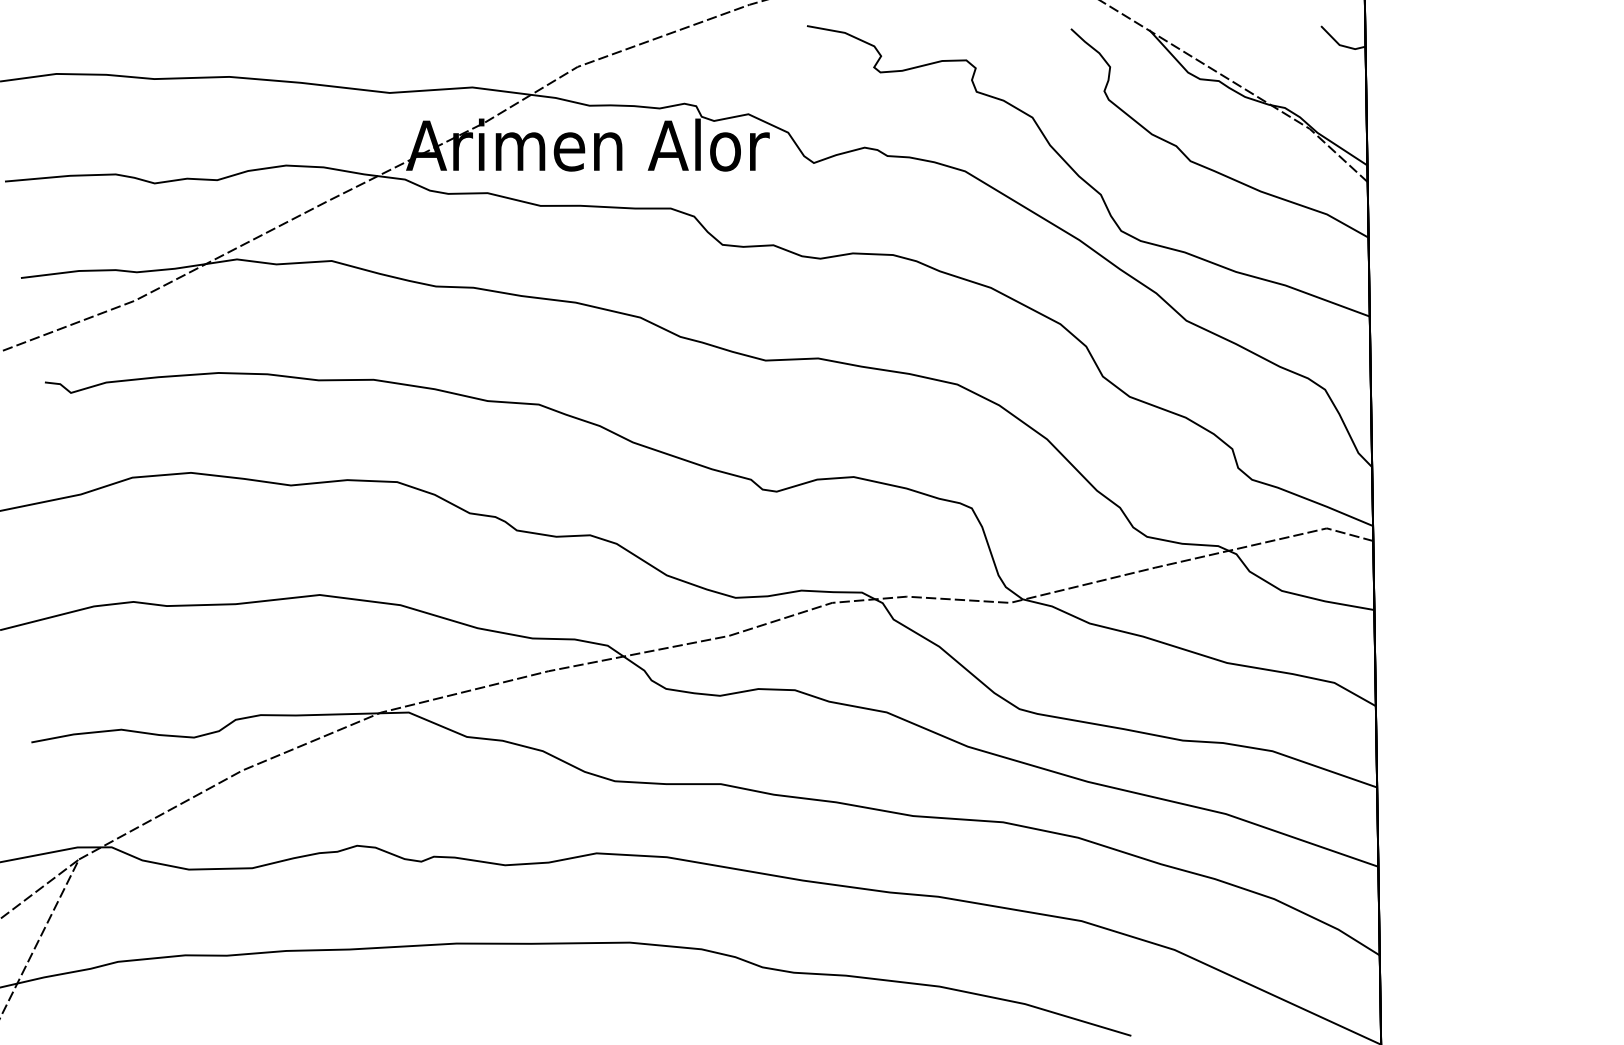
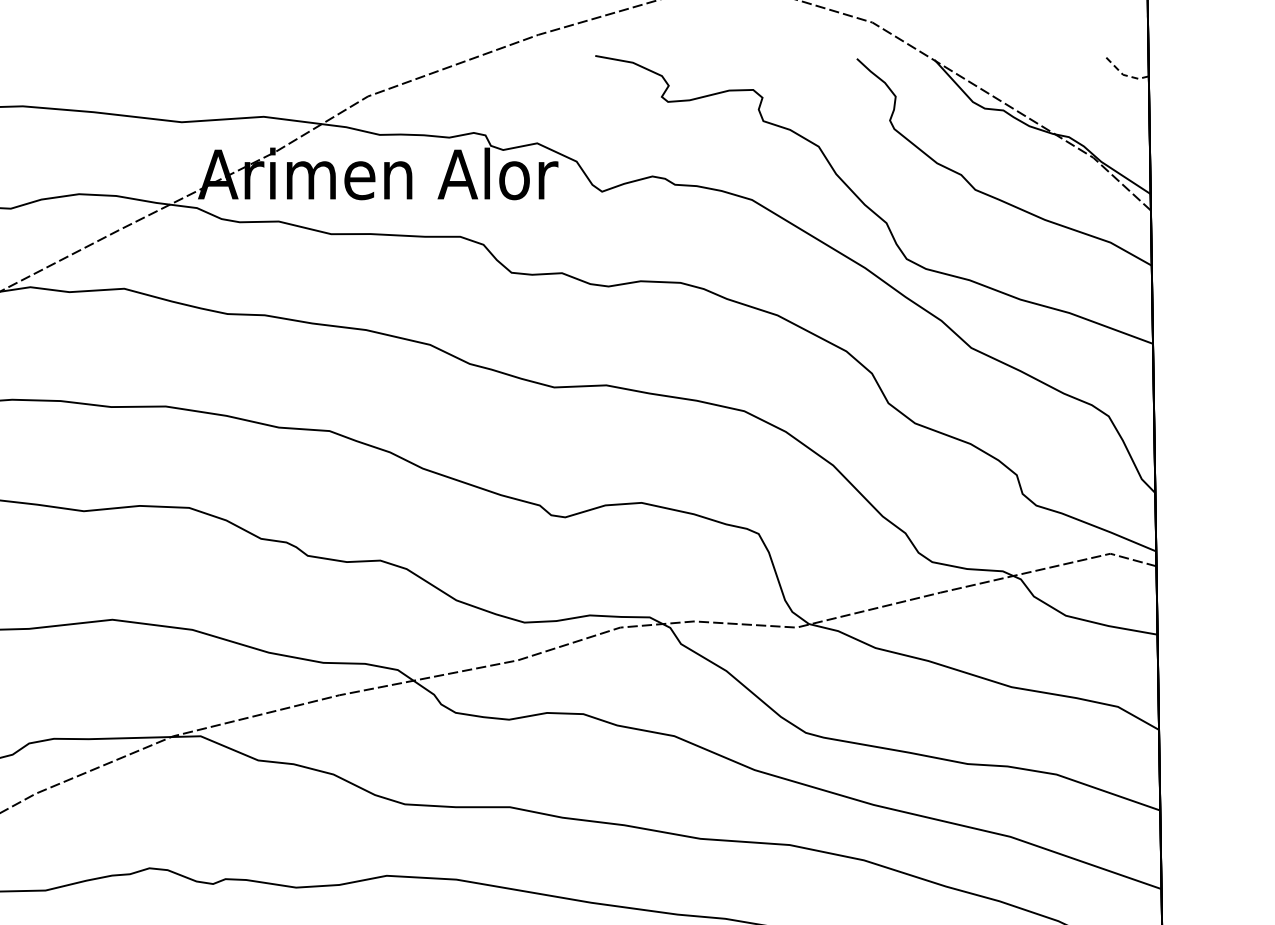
line: (1339, 45) -> (1122, 75), solid -> dashed

